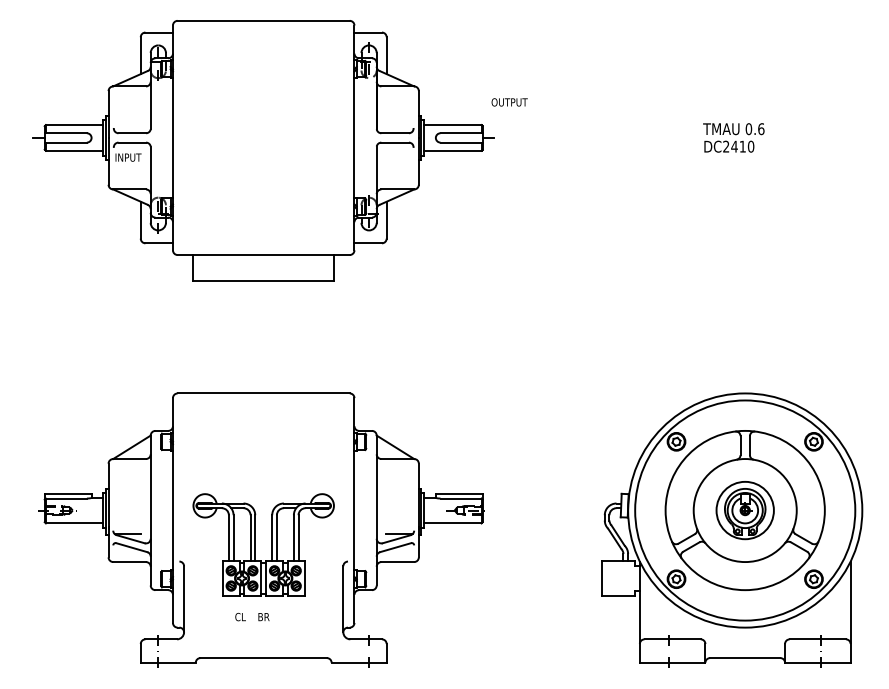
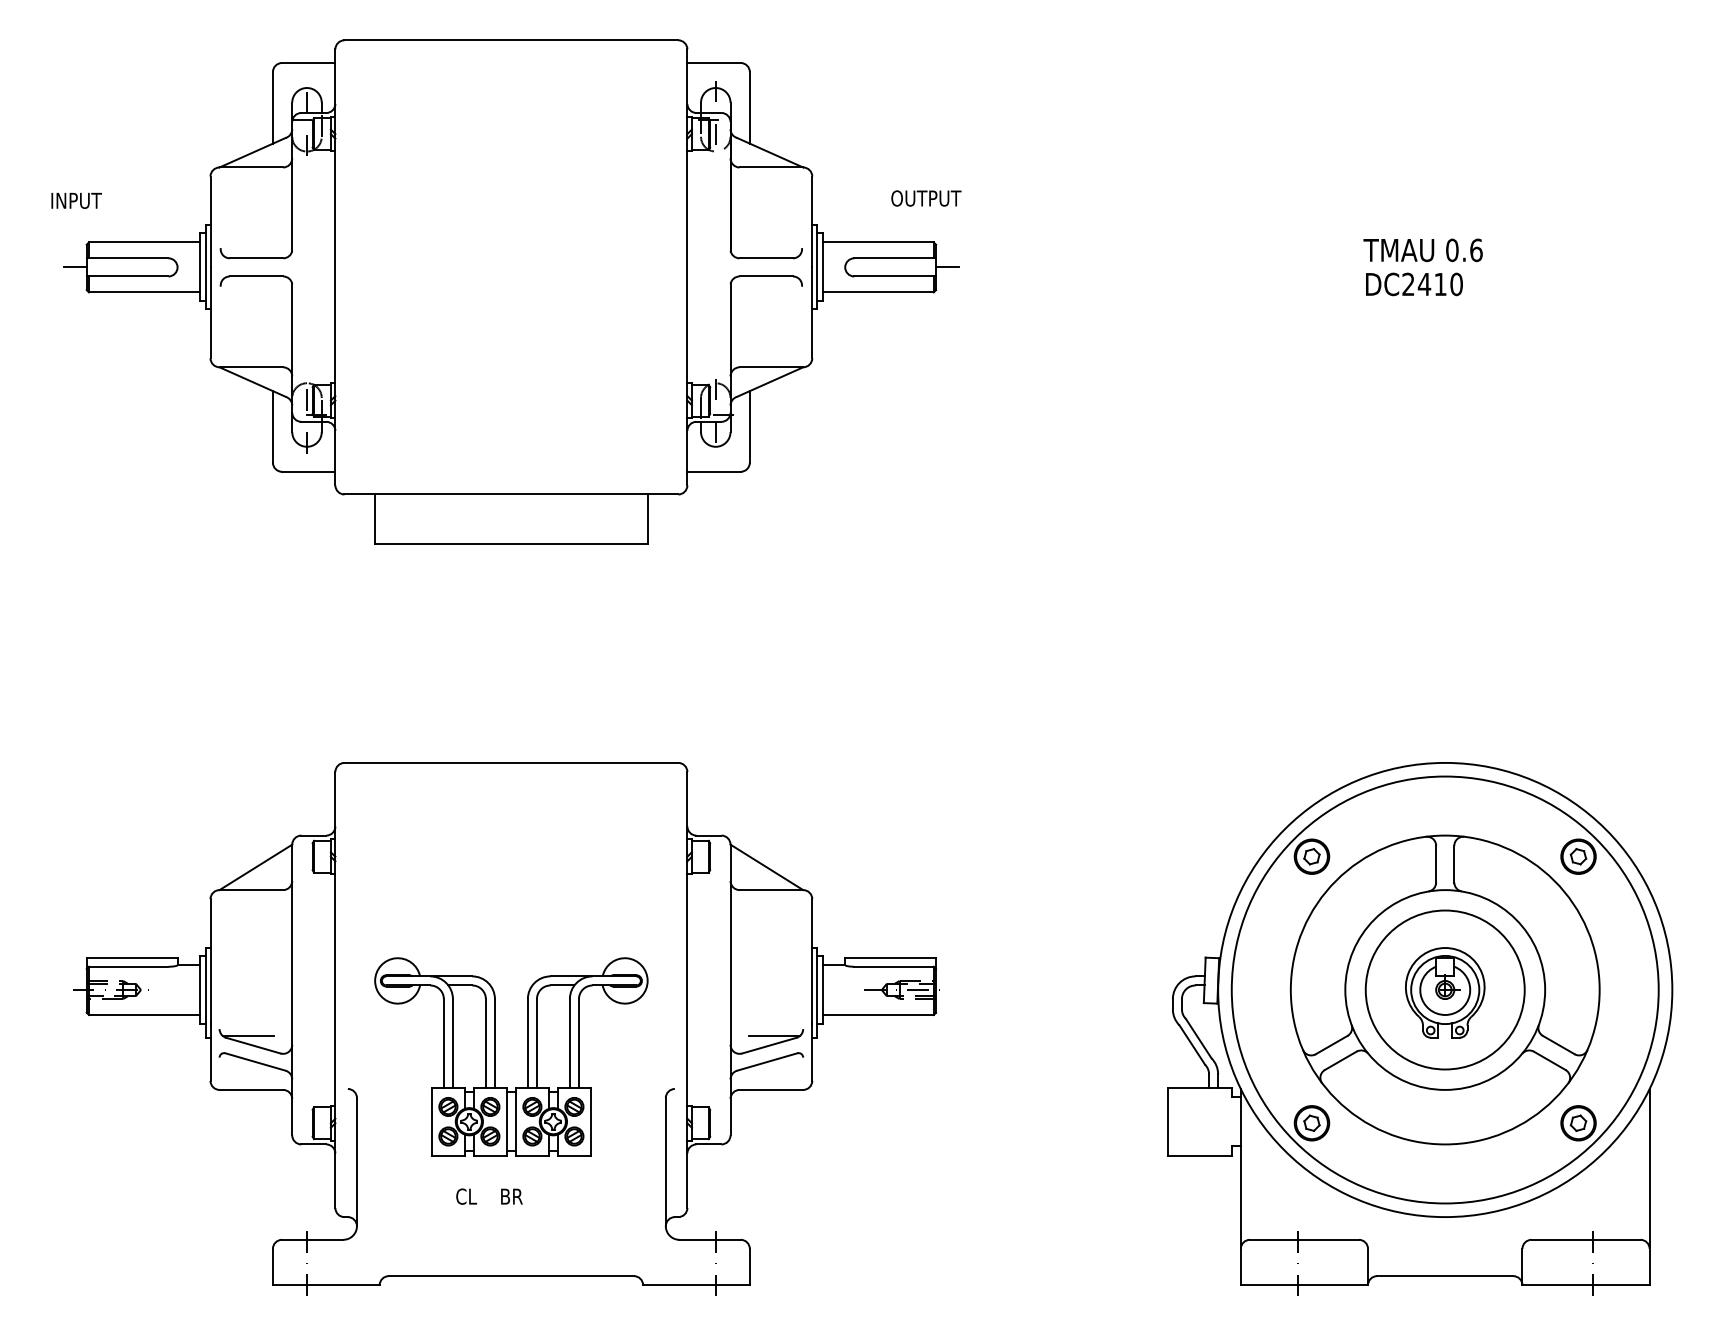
text: (509, 102) -> (926, 198), moved
text: (128, 157) -> (76, 200), moved
circle: (745, 510) -> (1445, 989), size x1.43

